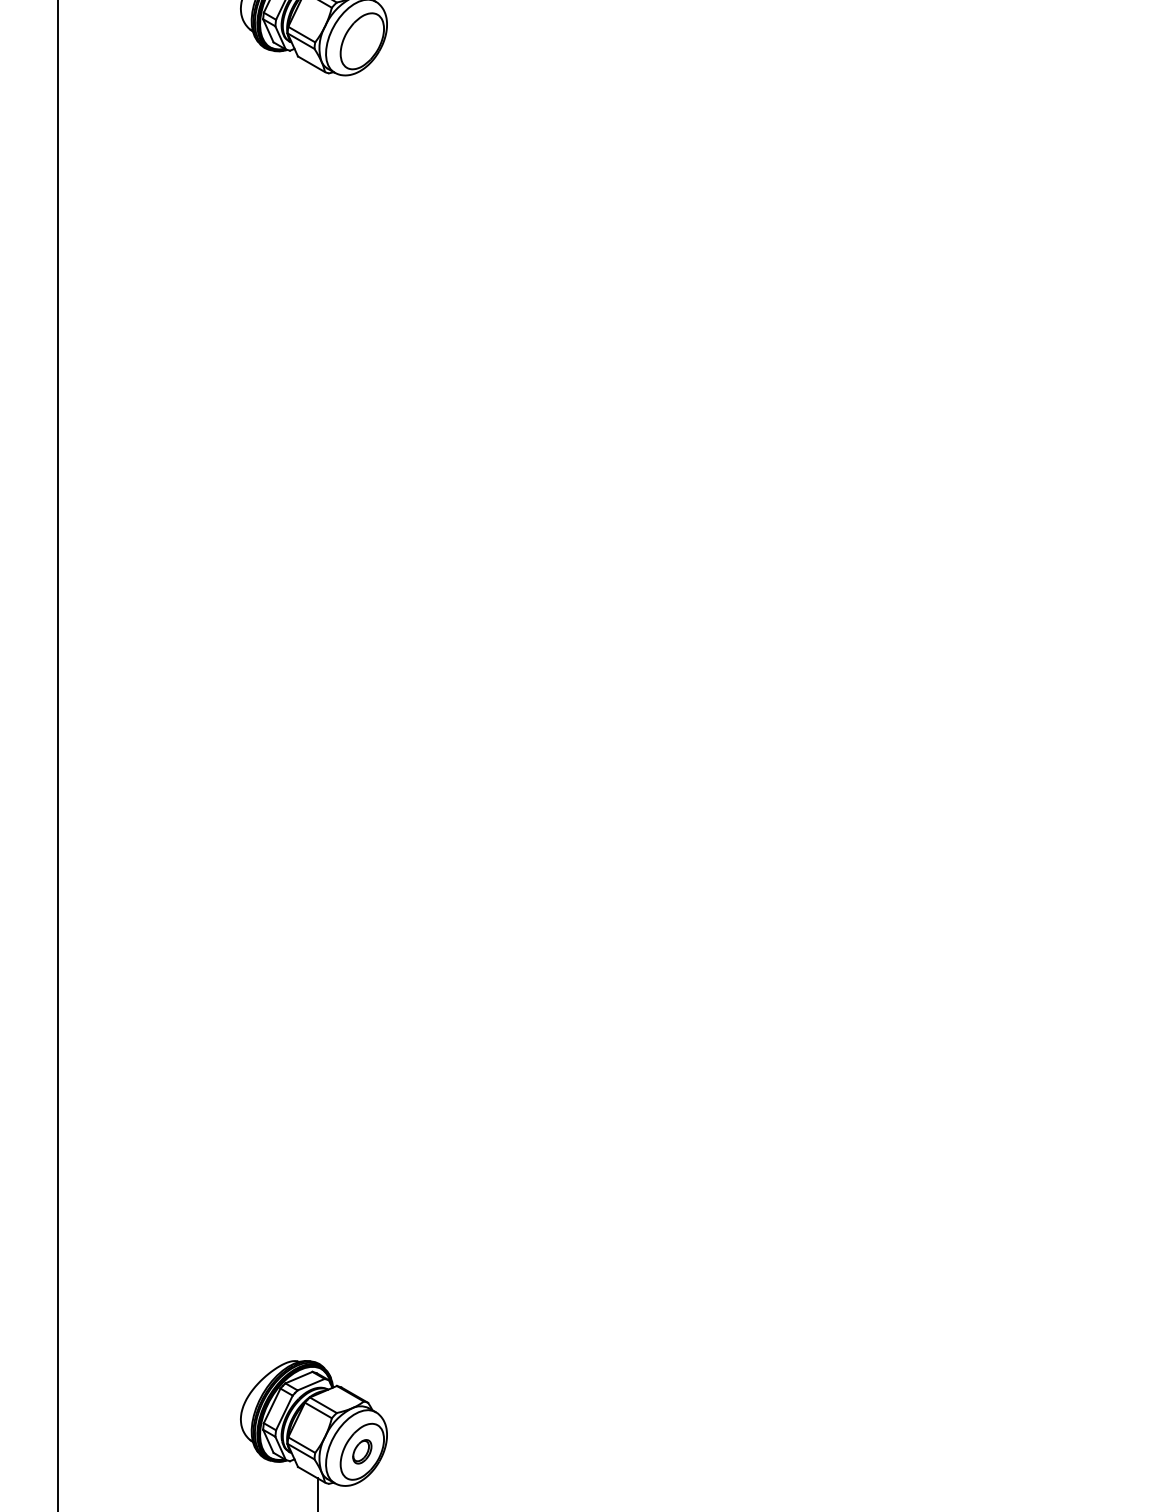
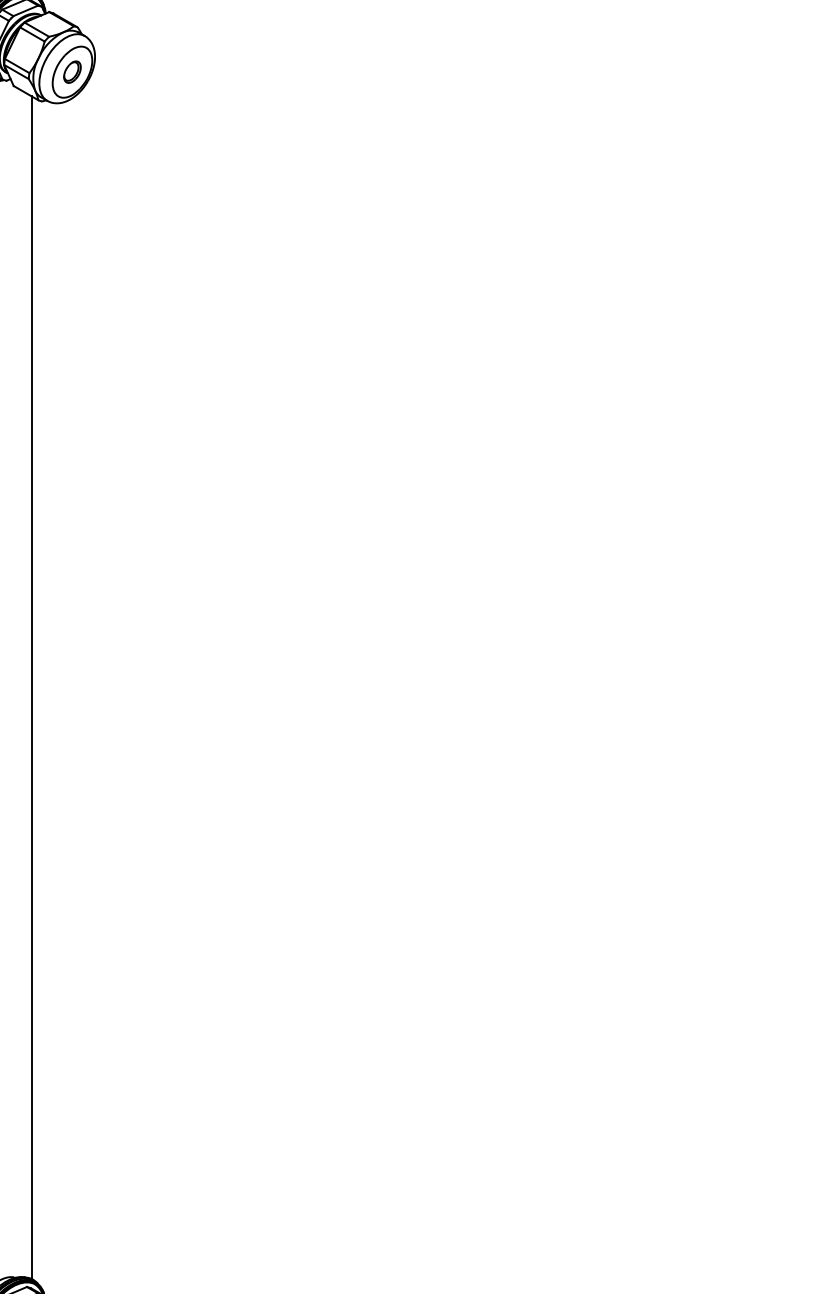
part: (362, 40) -> (72, 71), added
line: (317, 715) -> (31, 687), added

